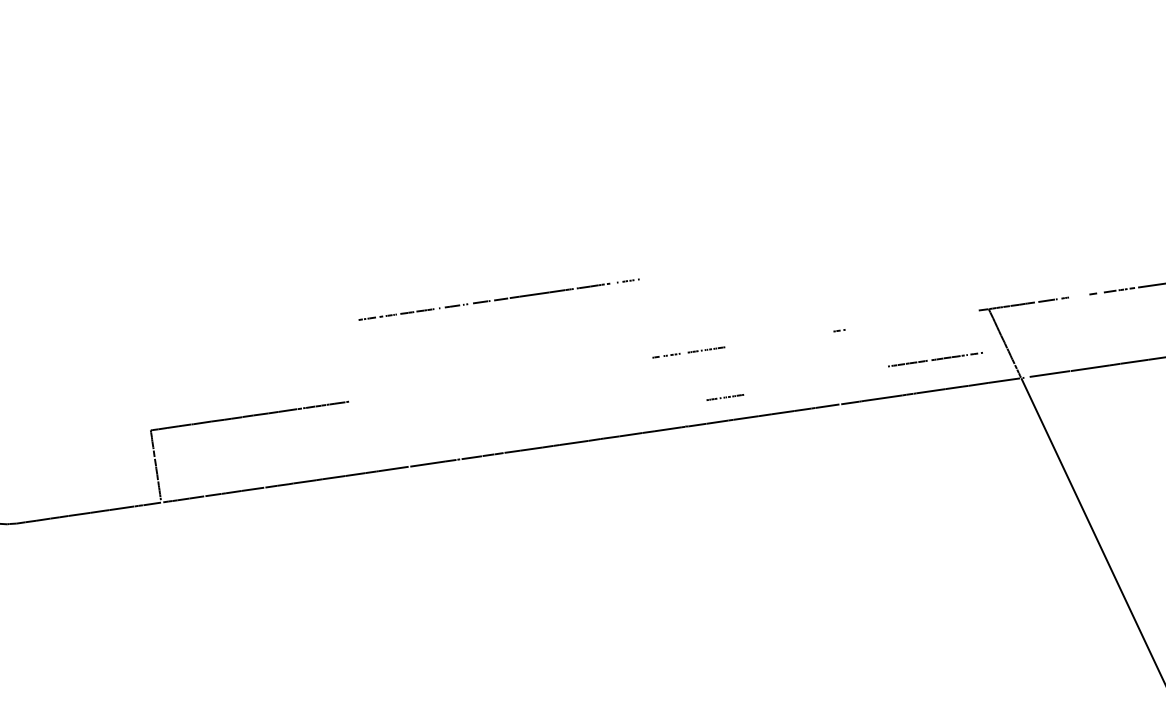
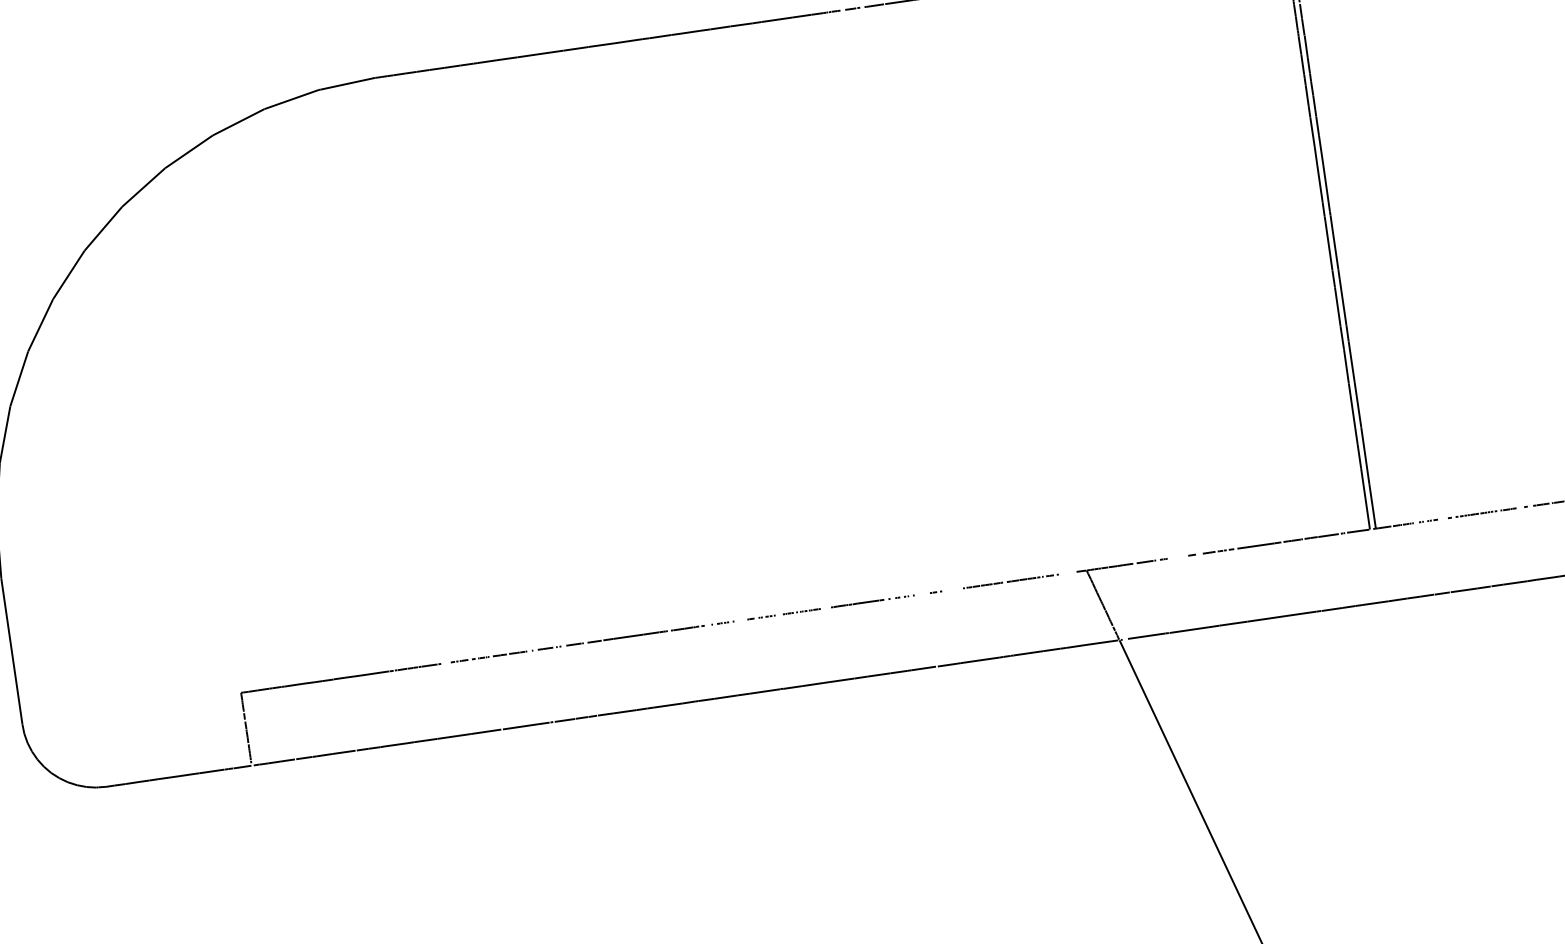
part: (499, 299) -> (592, 641), moved
line: (776, 339) -> (872, 601), added
line: (935, 359) -> (1010, 581), moved
line: (724, 397) -> (820, 659), removed

